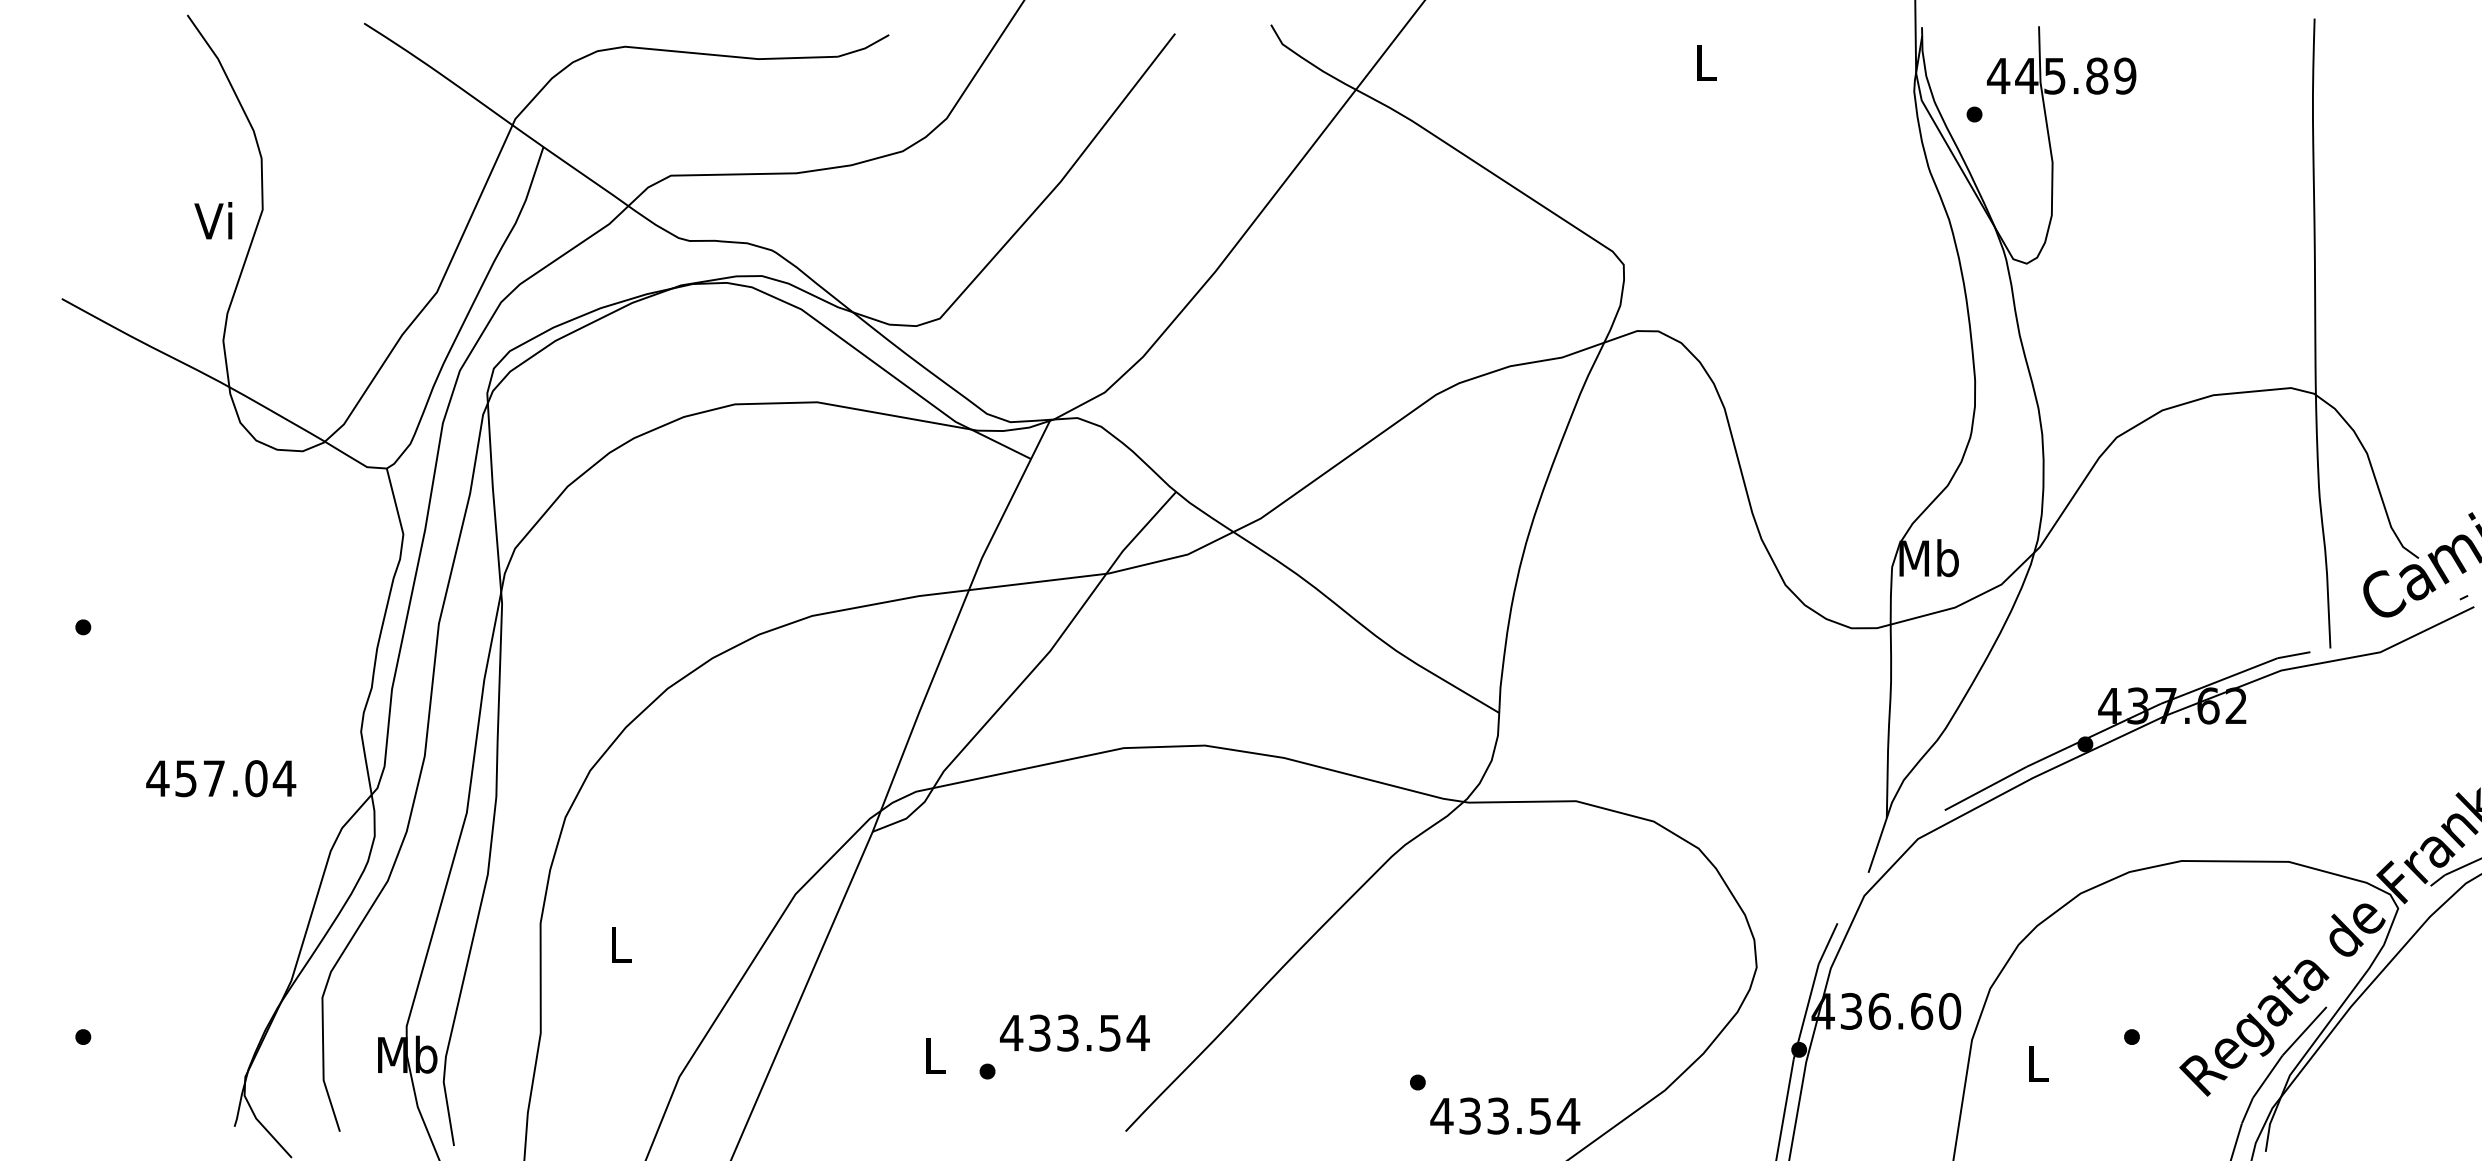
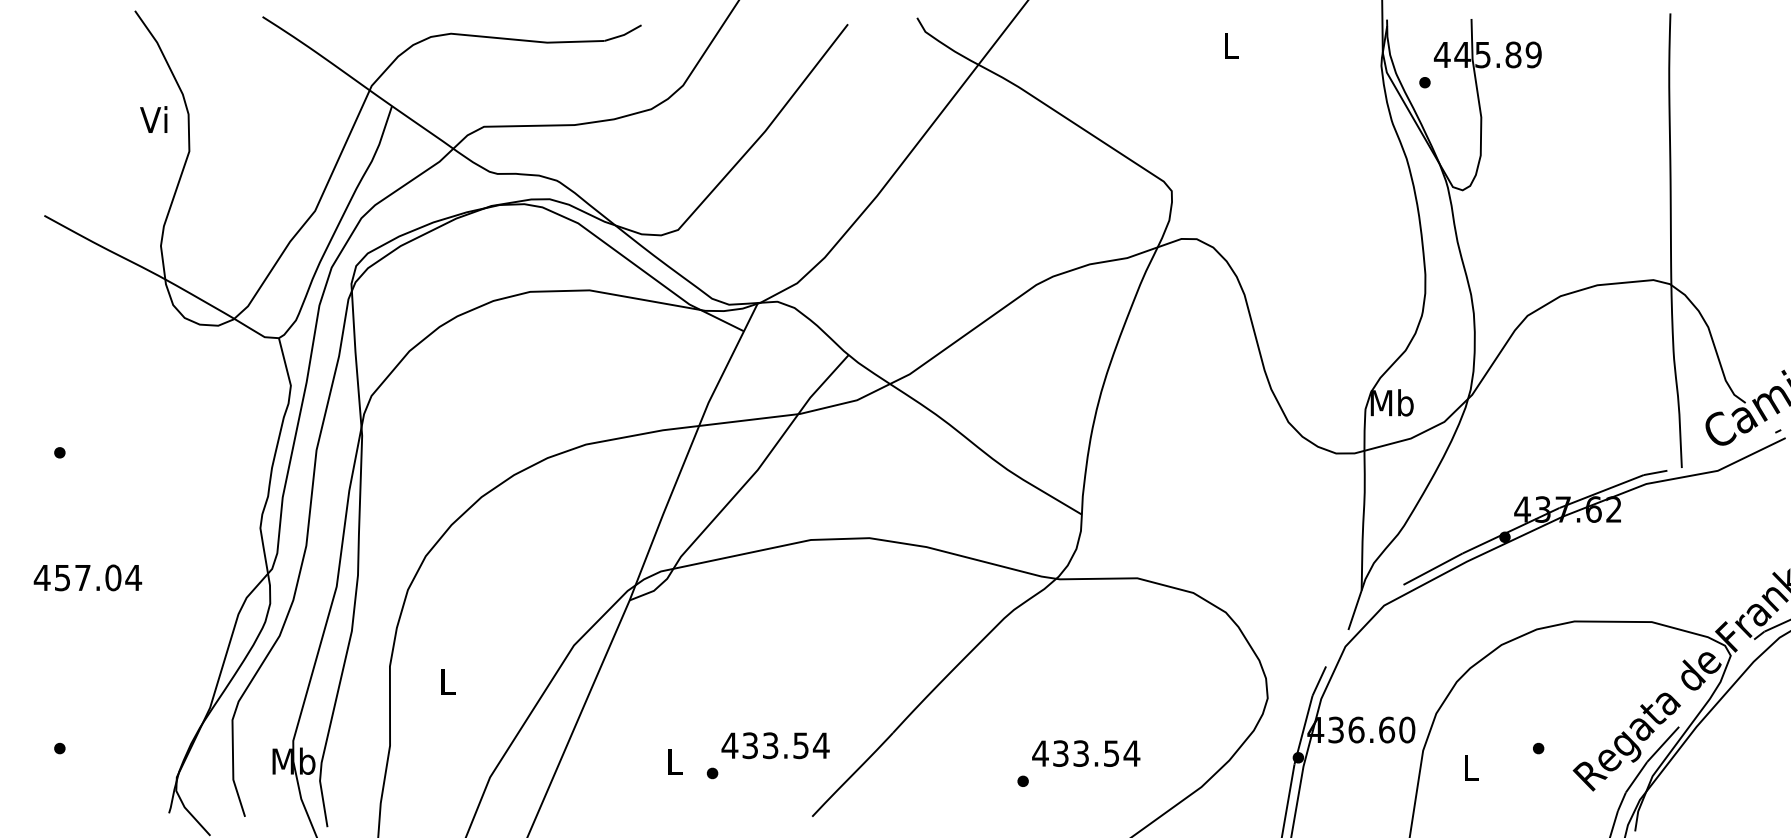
text: (213, 220) -> (153, 119), moved
text: (221, 778) -> (88, 577), moved
text: (1505, 1115) -> (1086, 753), moved

